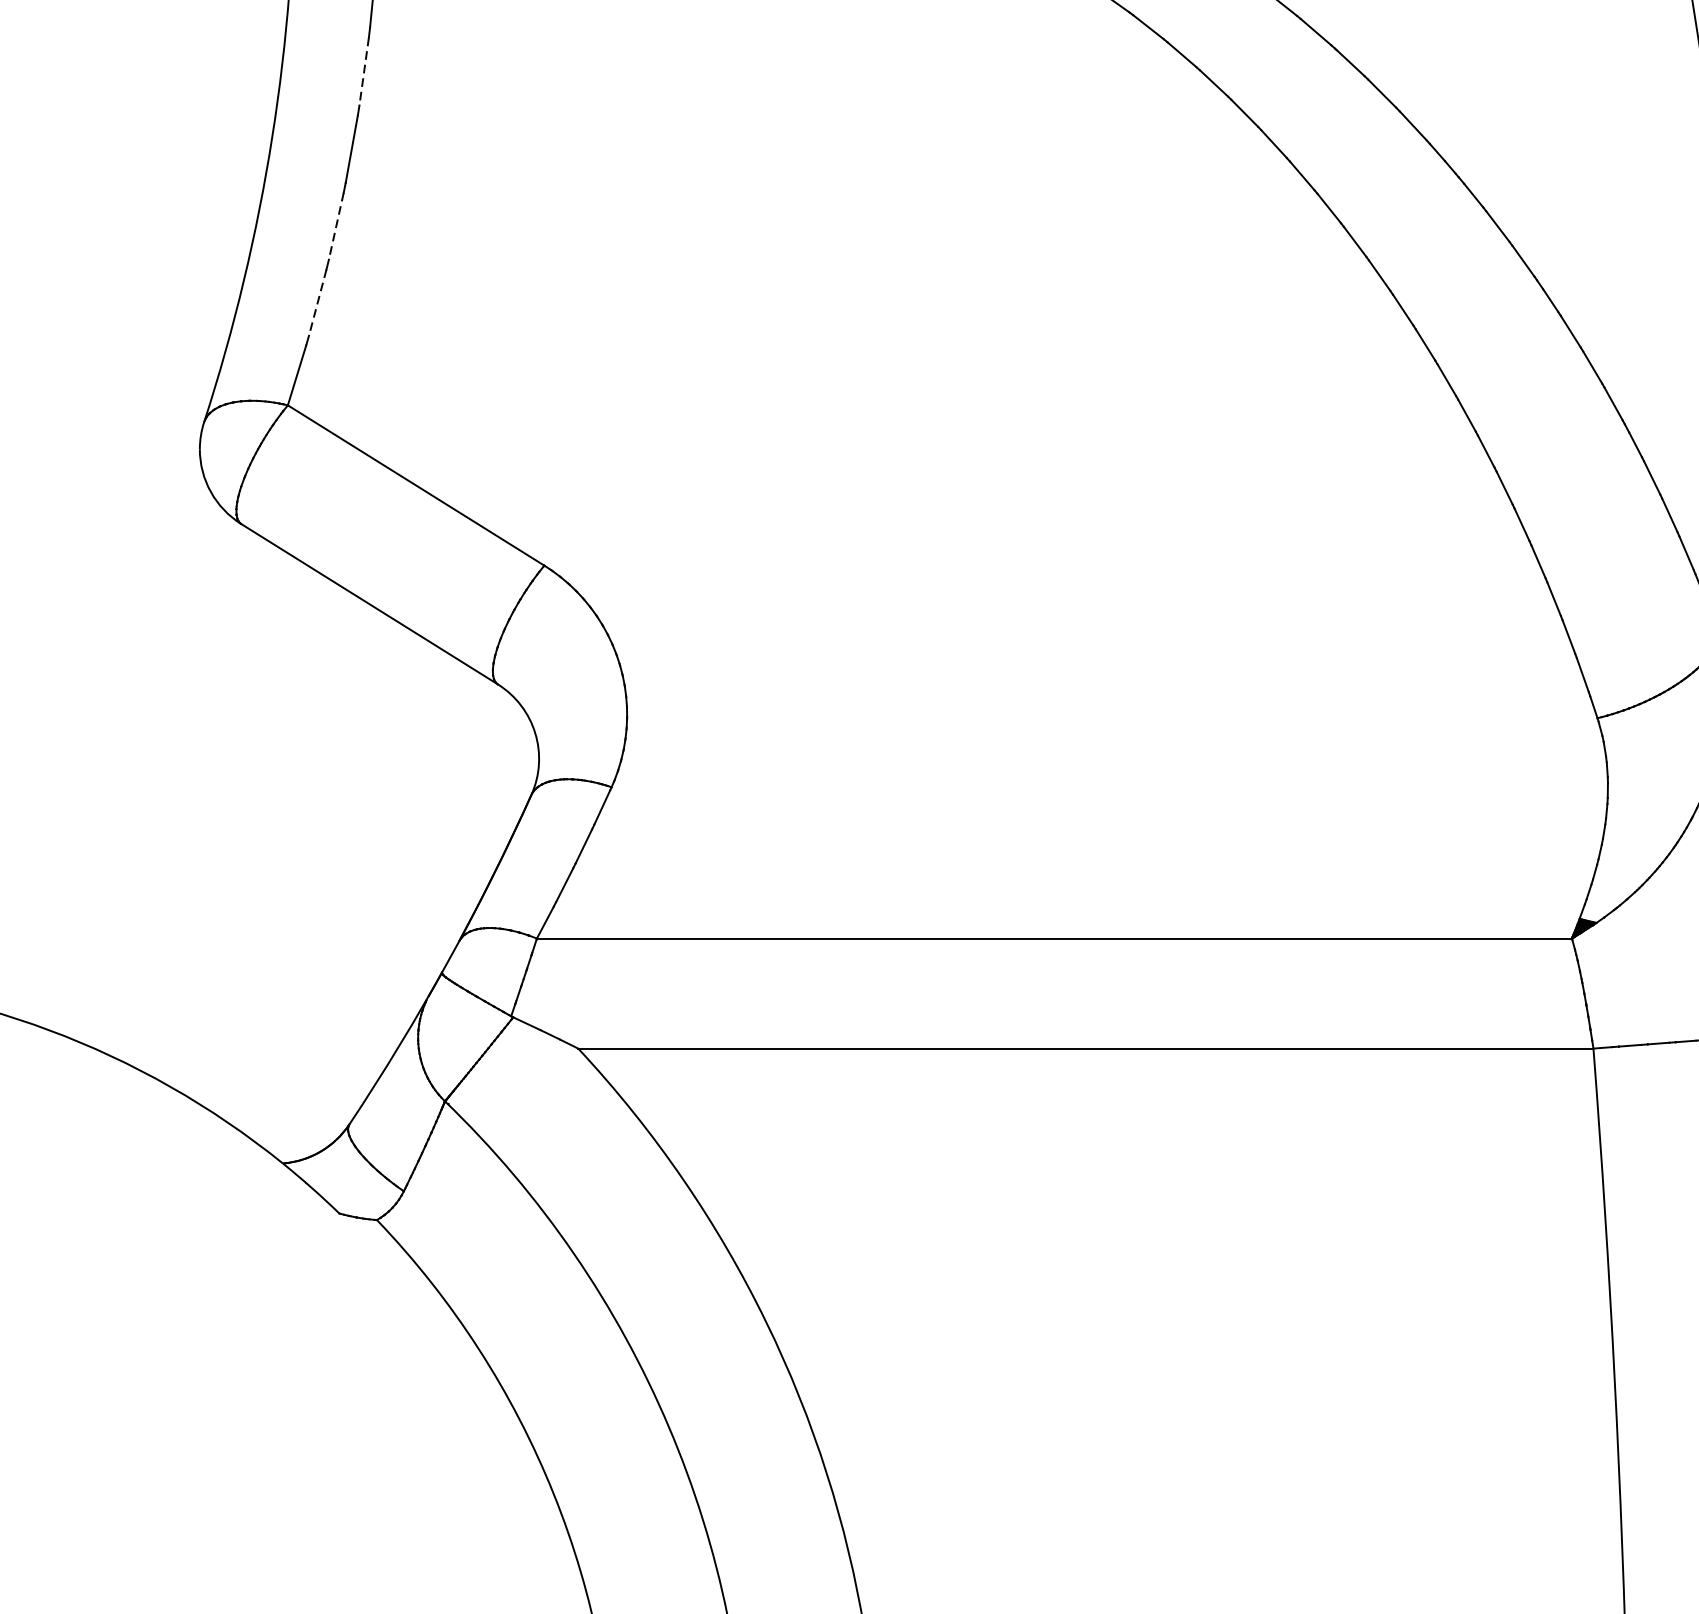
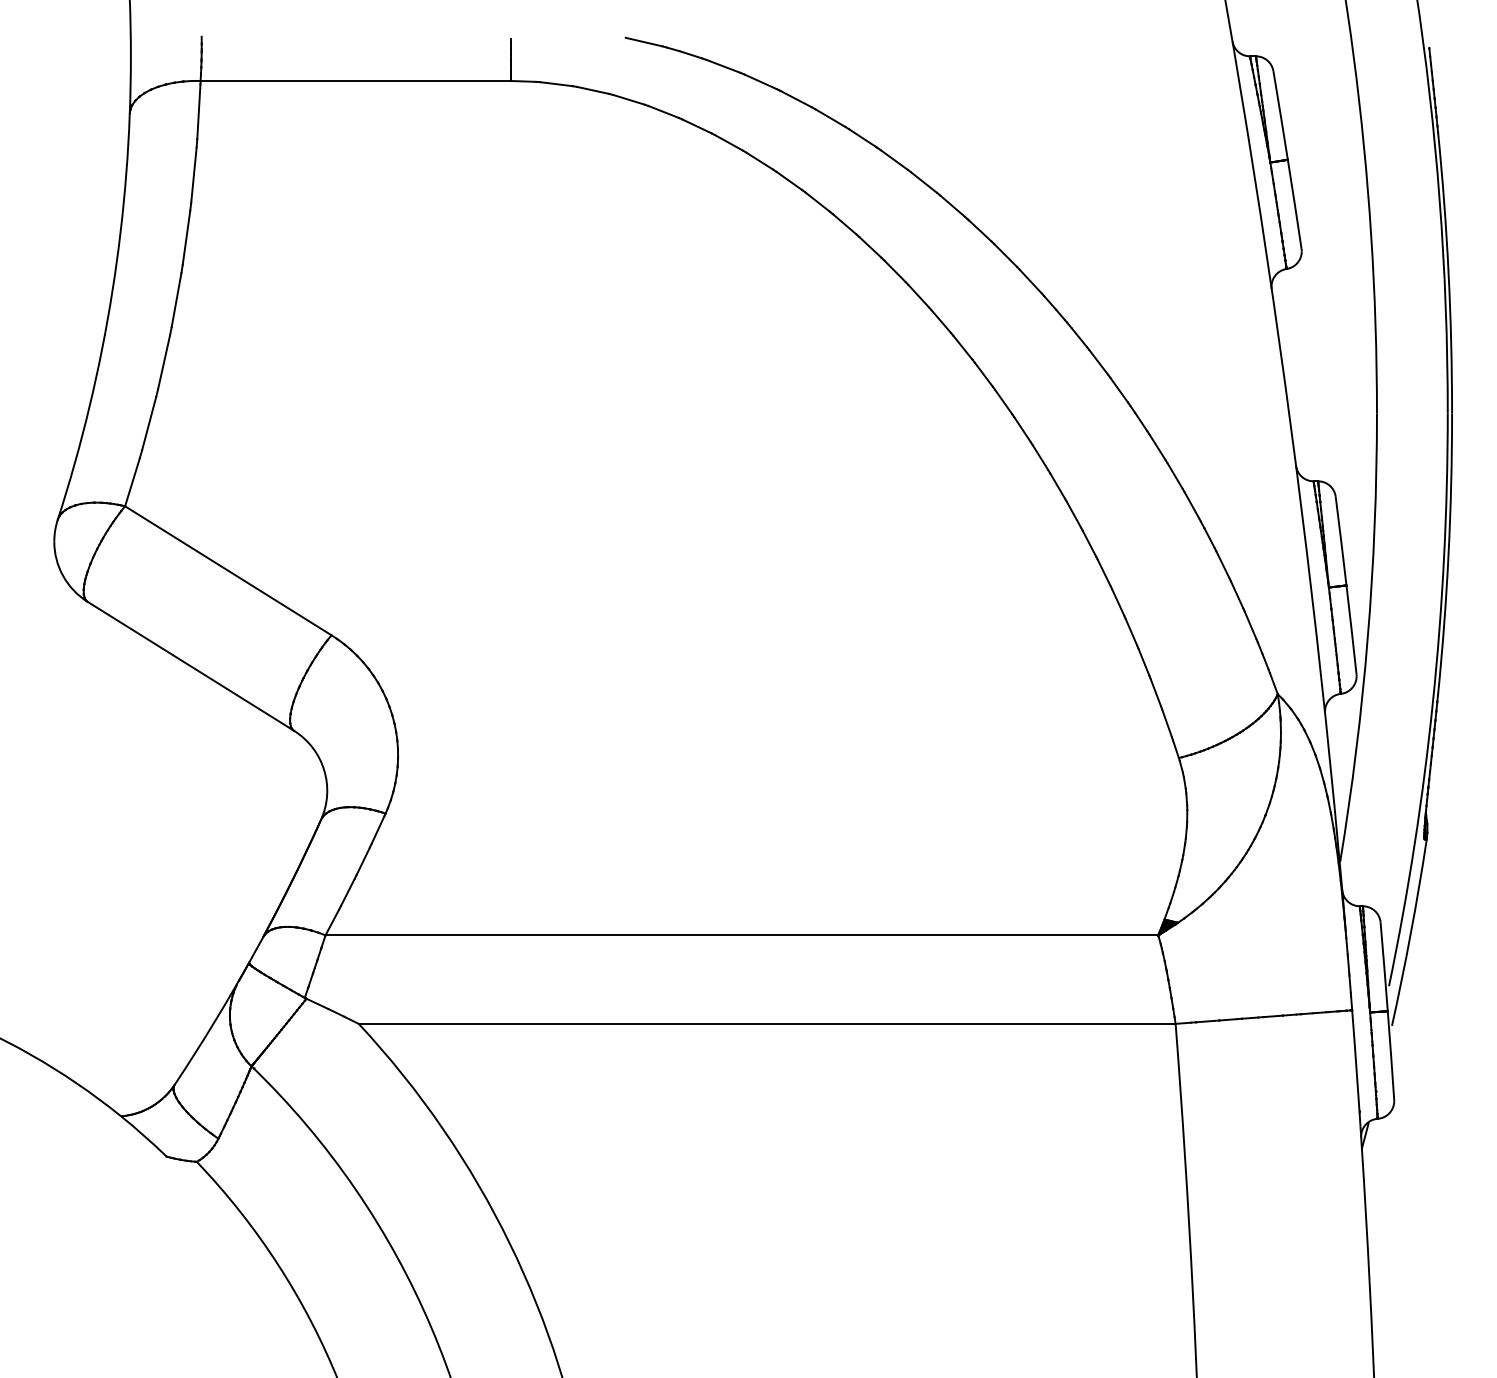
line: (364, 71) -> (186, 237), dashed -> solid
line: (336, 226) -> (164, 362), dashed -> solid
line: (318, 302) -> (149, 423), dashed -> solid

